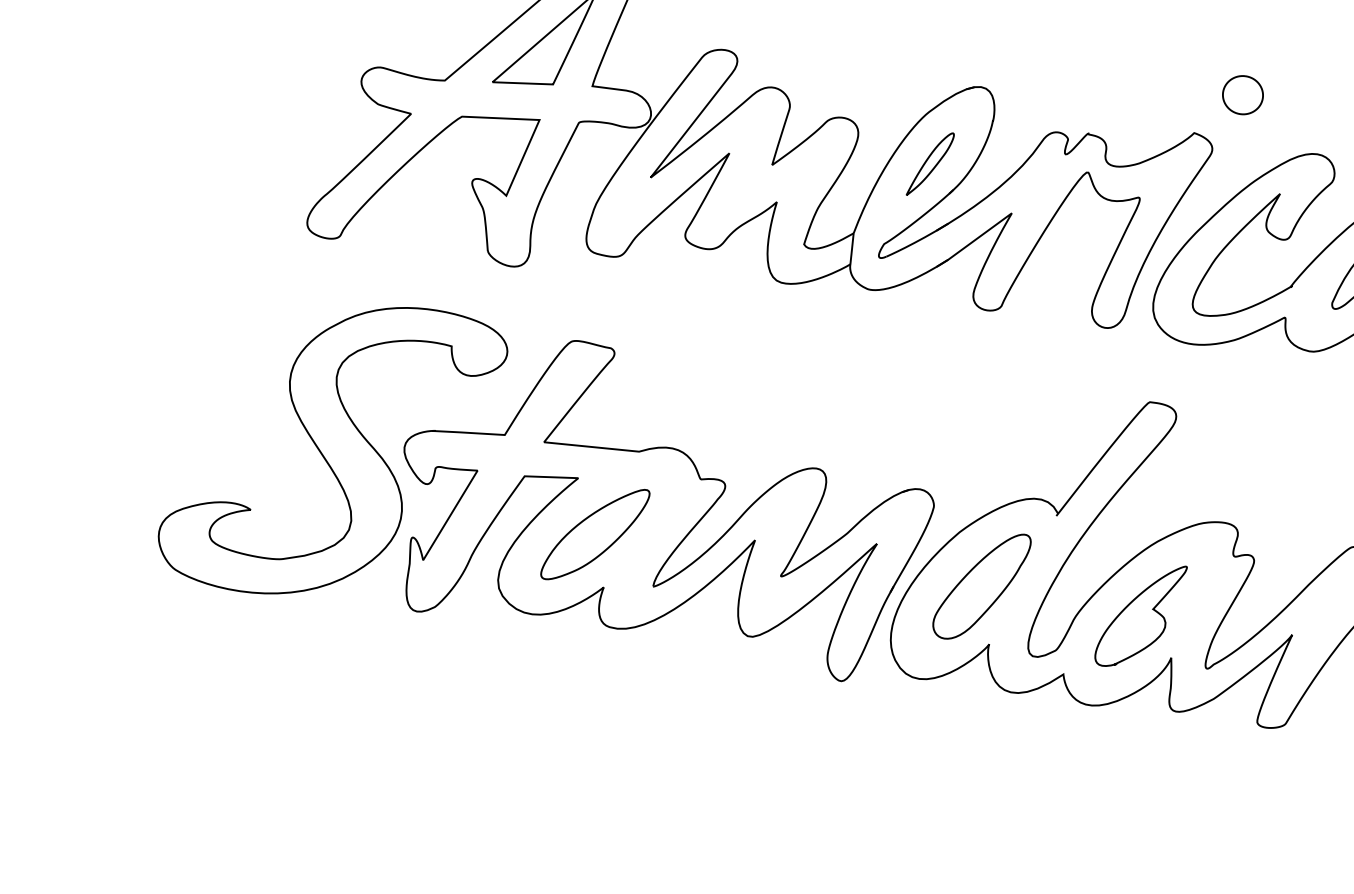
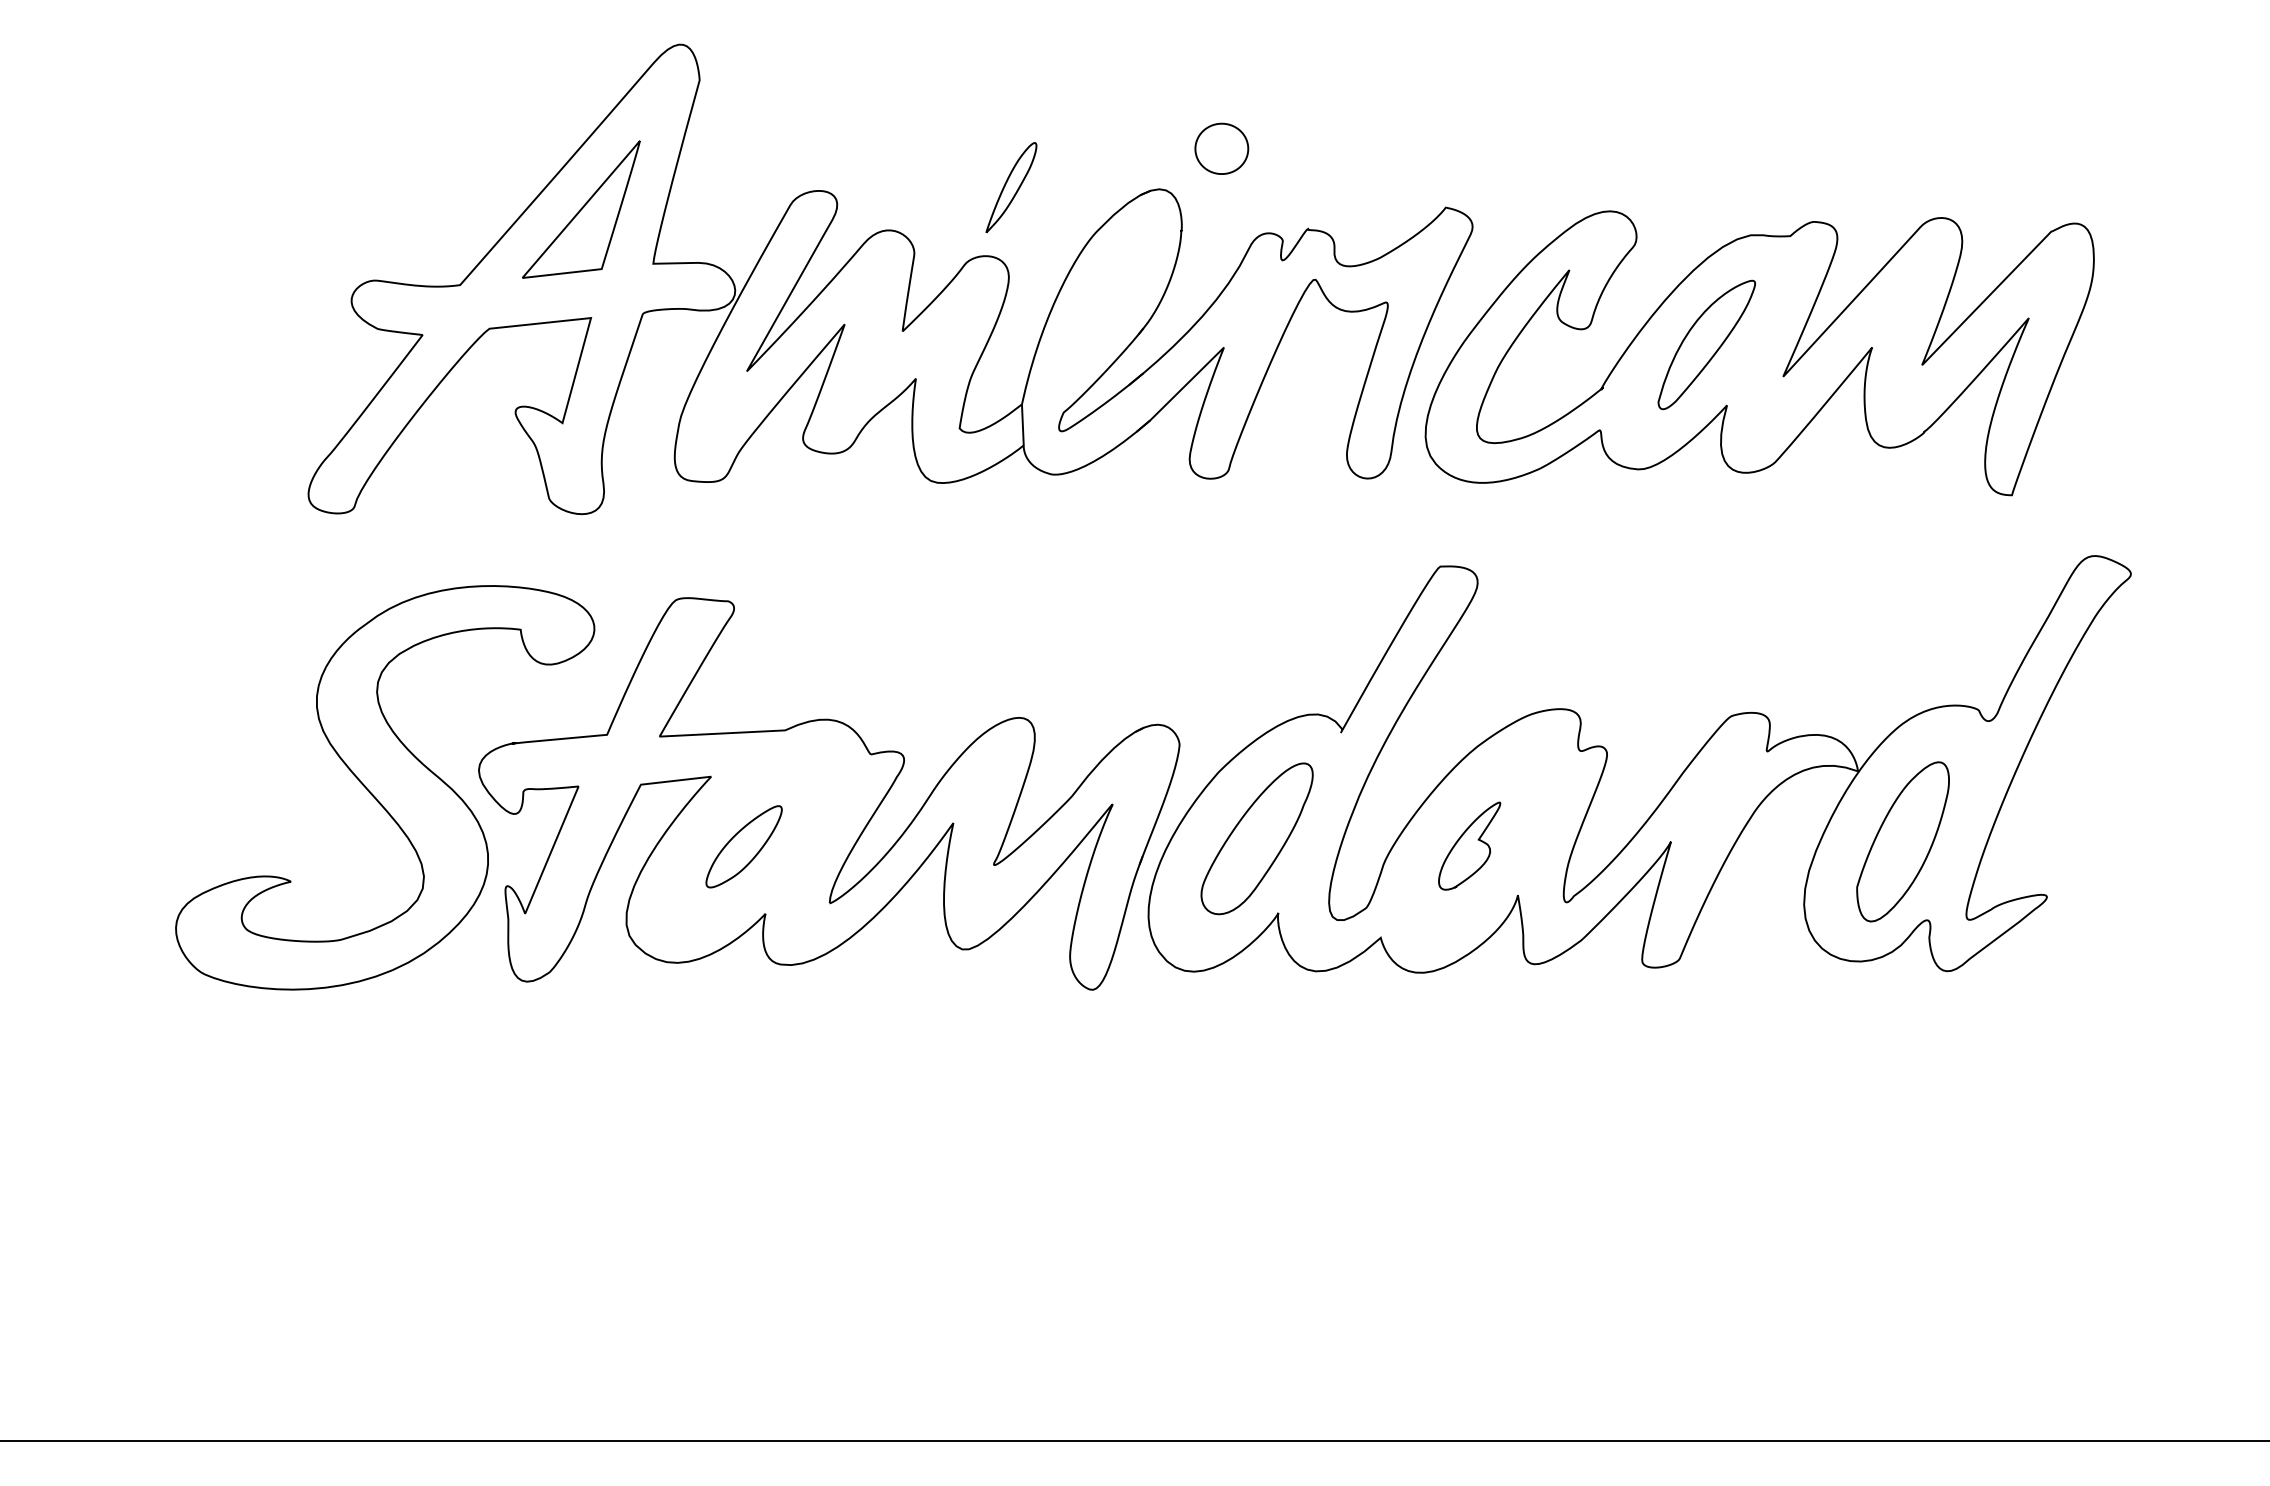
part: (1242, 94) -> (1221, 148), moved
part: (930, 164) -> (1011, 187), moved
part: (594, 534) -> (743, 846), size x0.6
part: (1140, 615) -> (1469, 845), size x0.6

